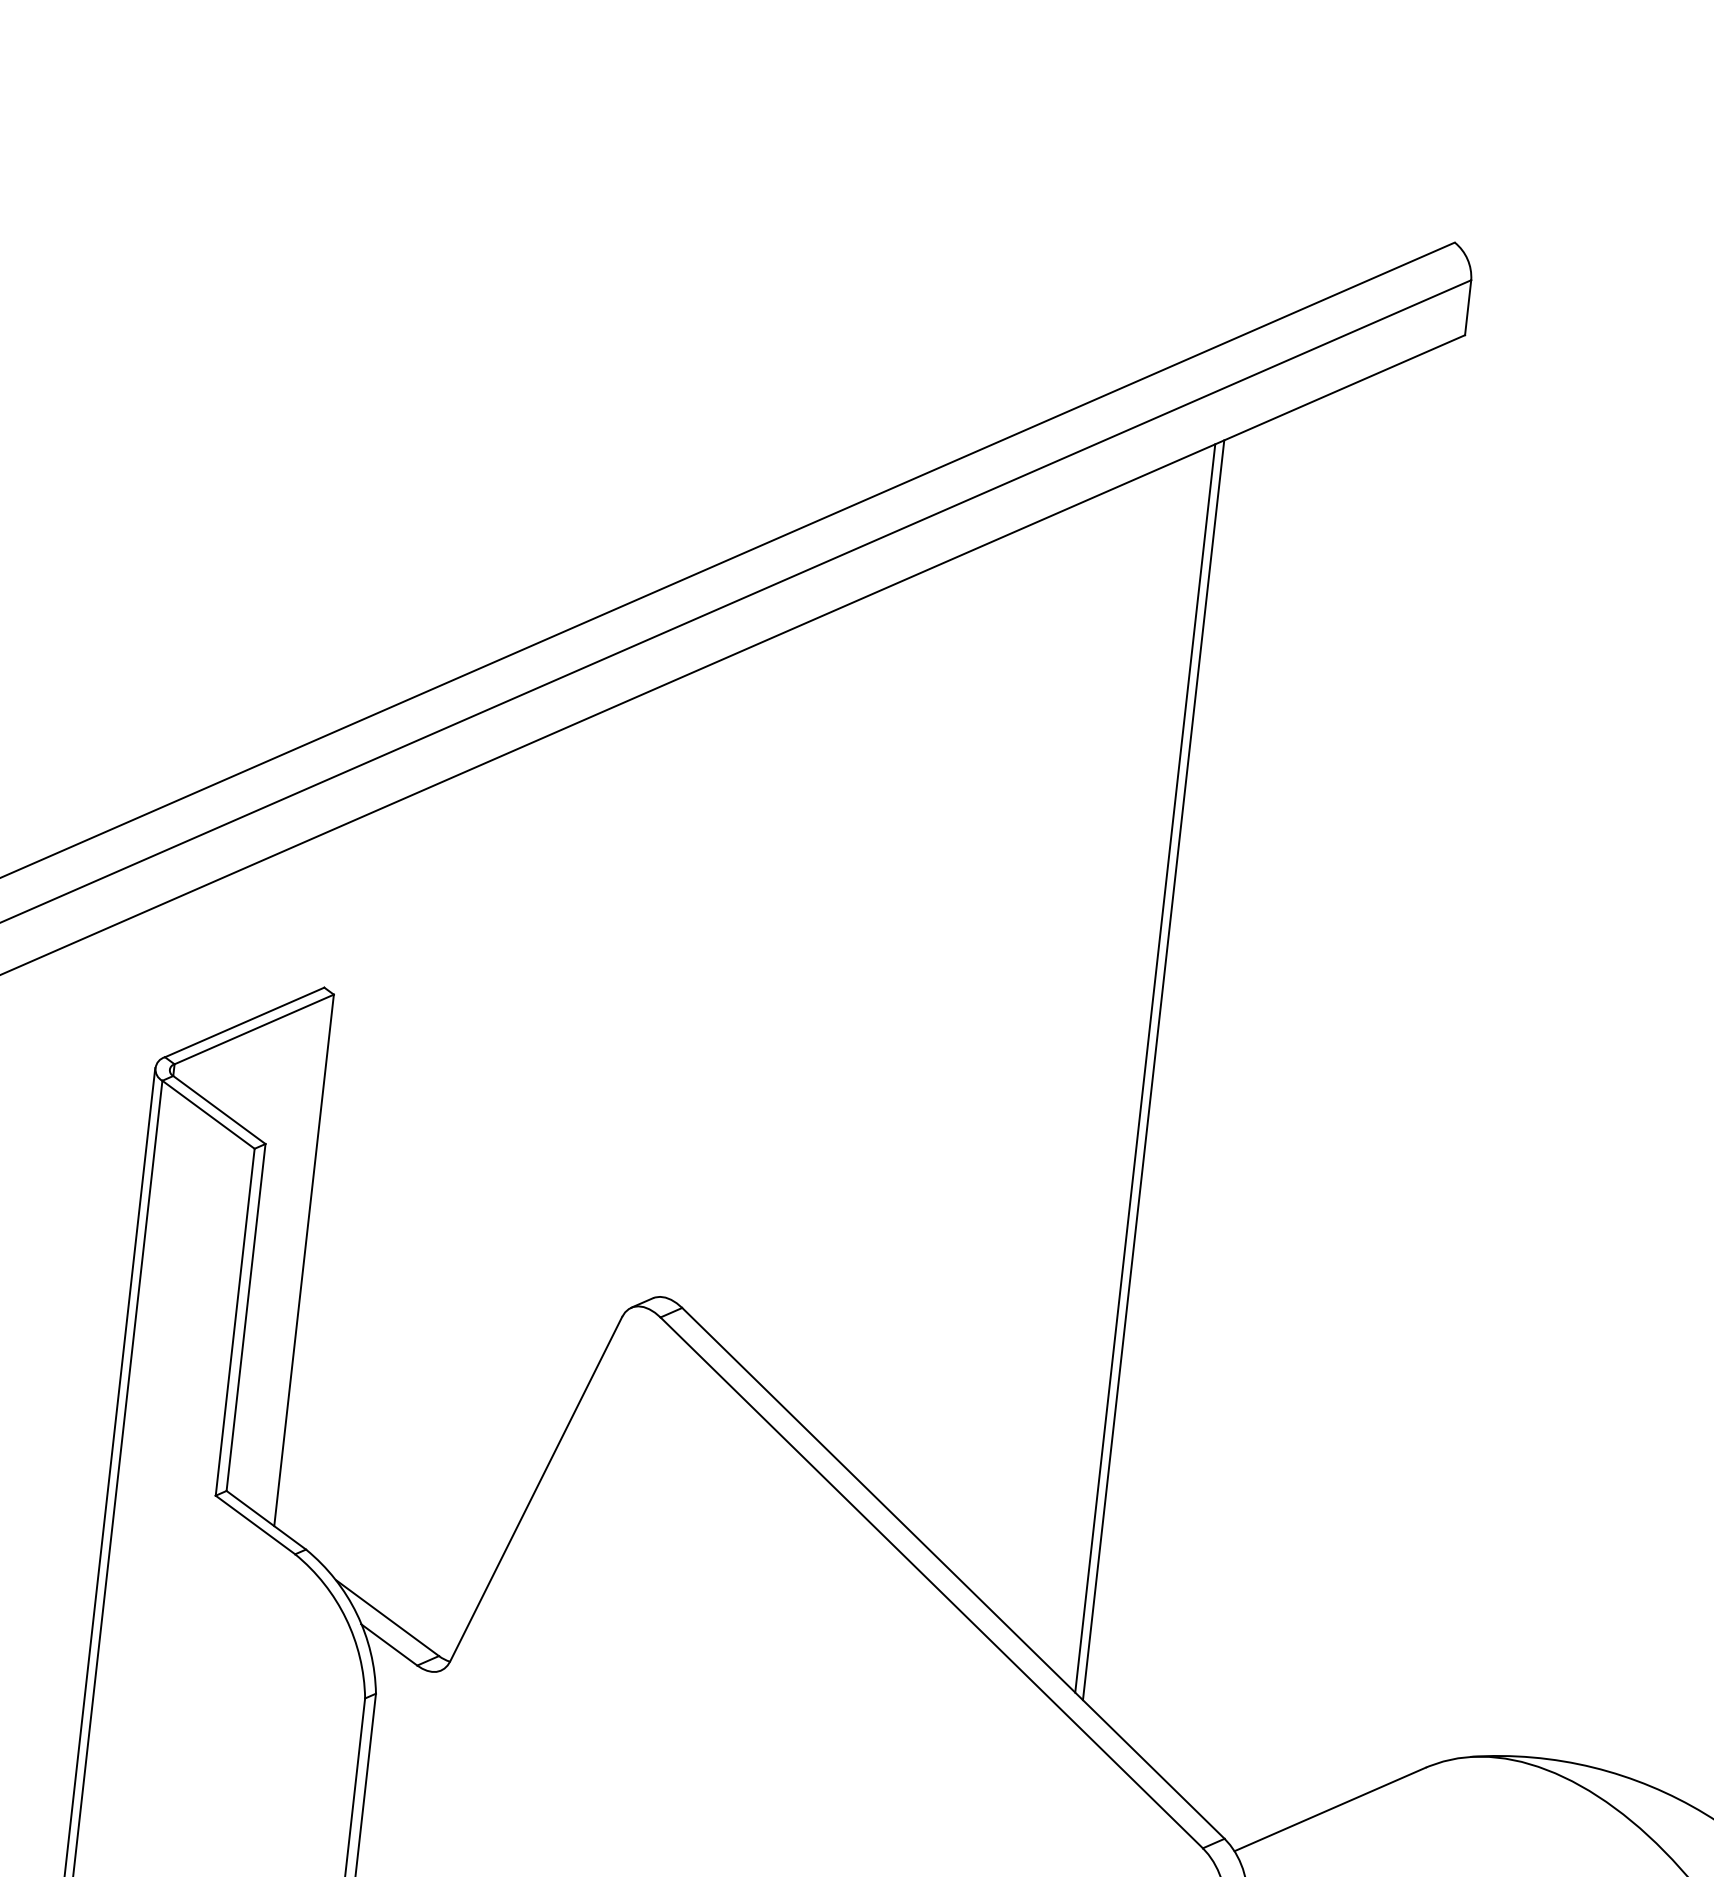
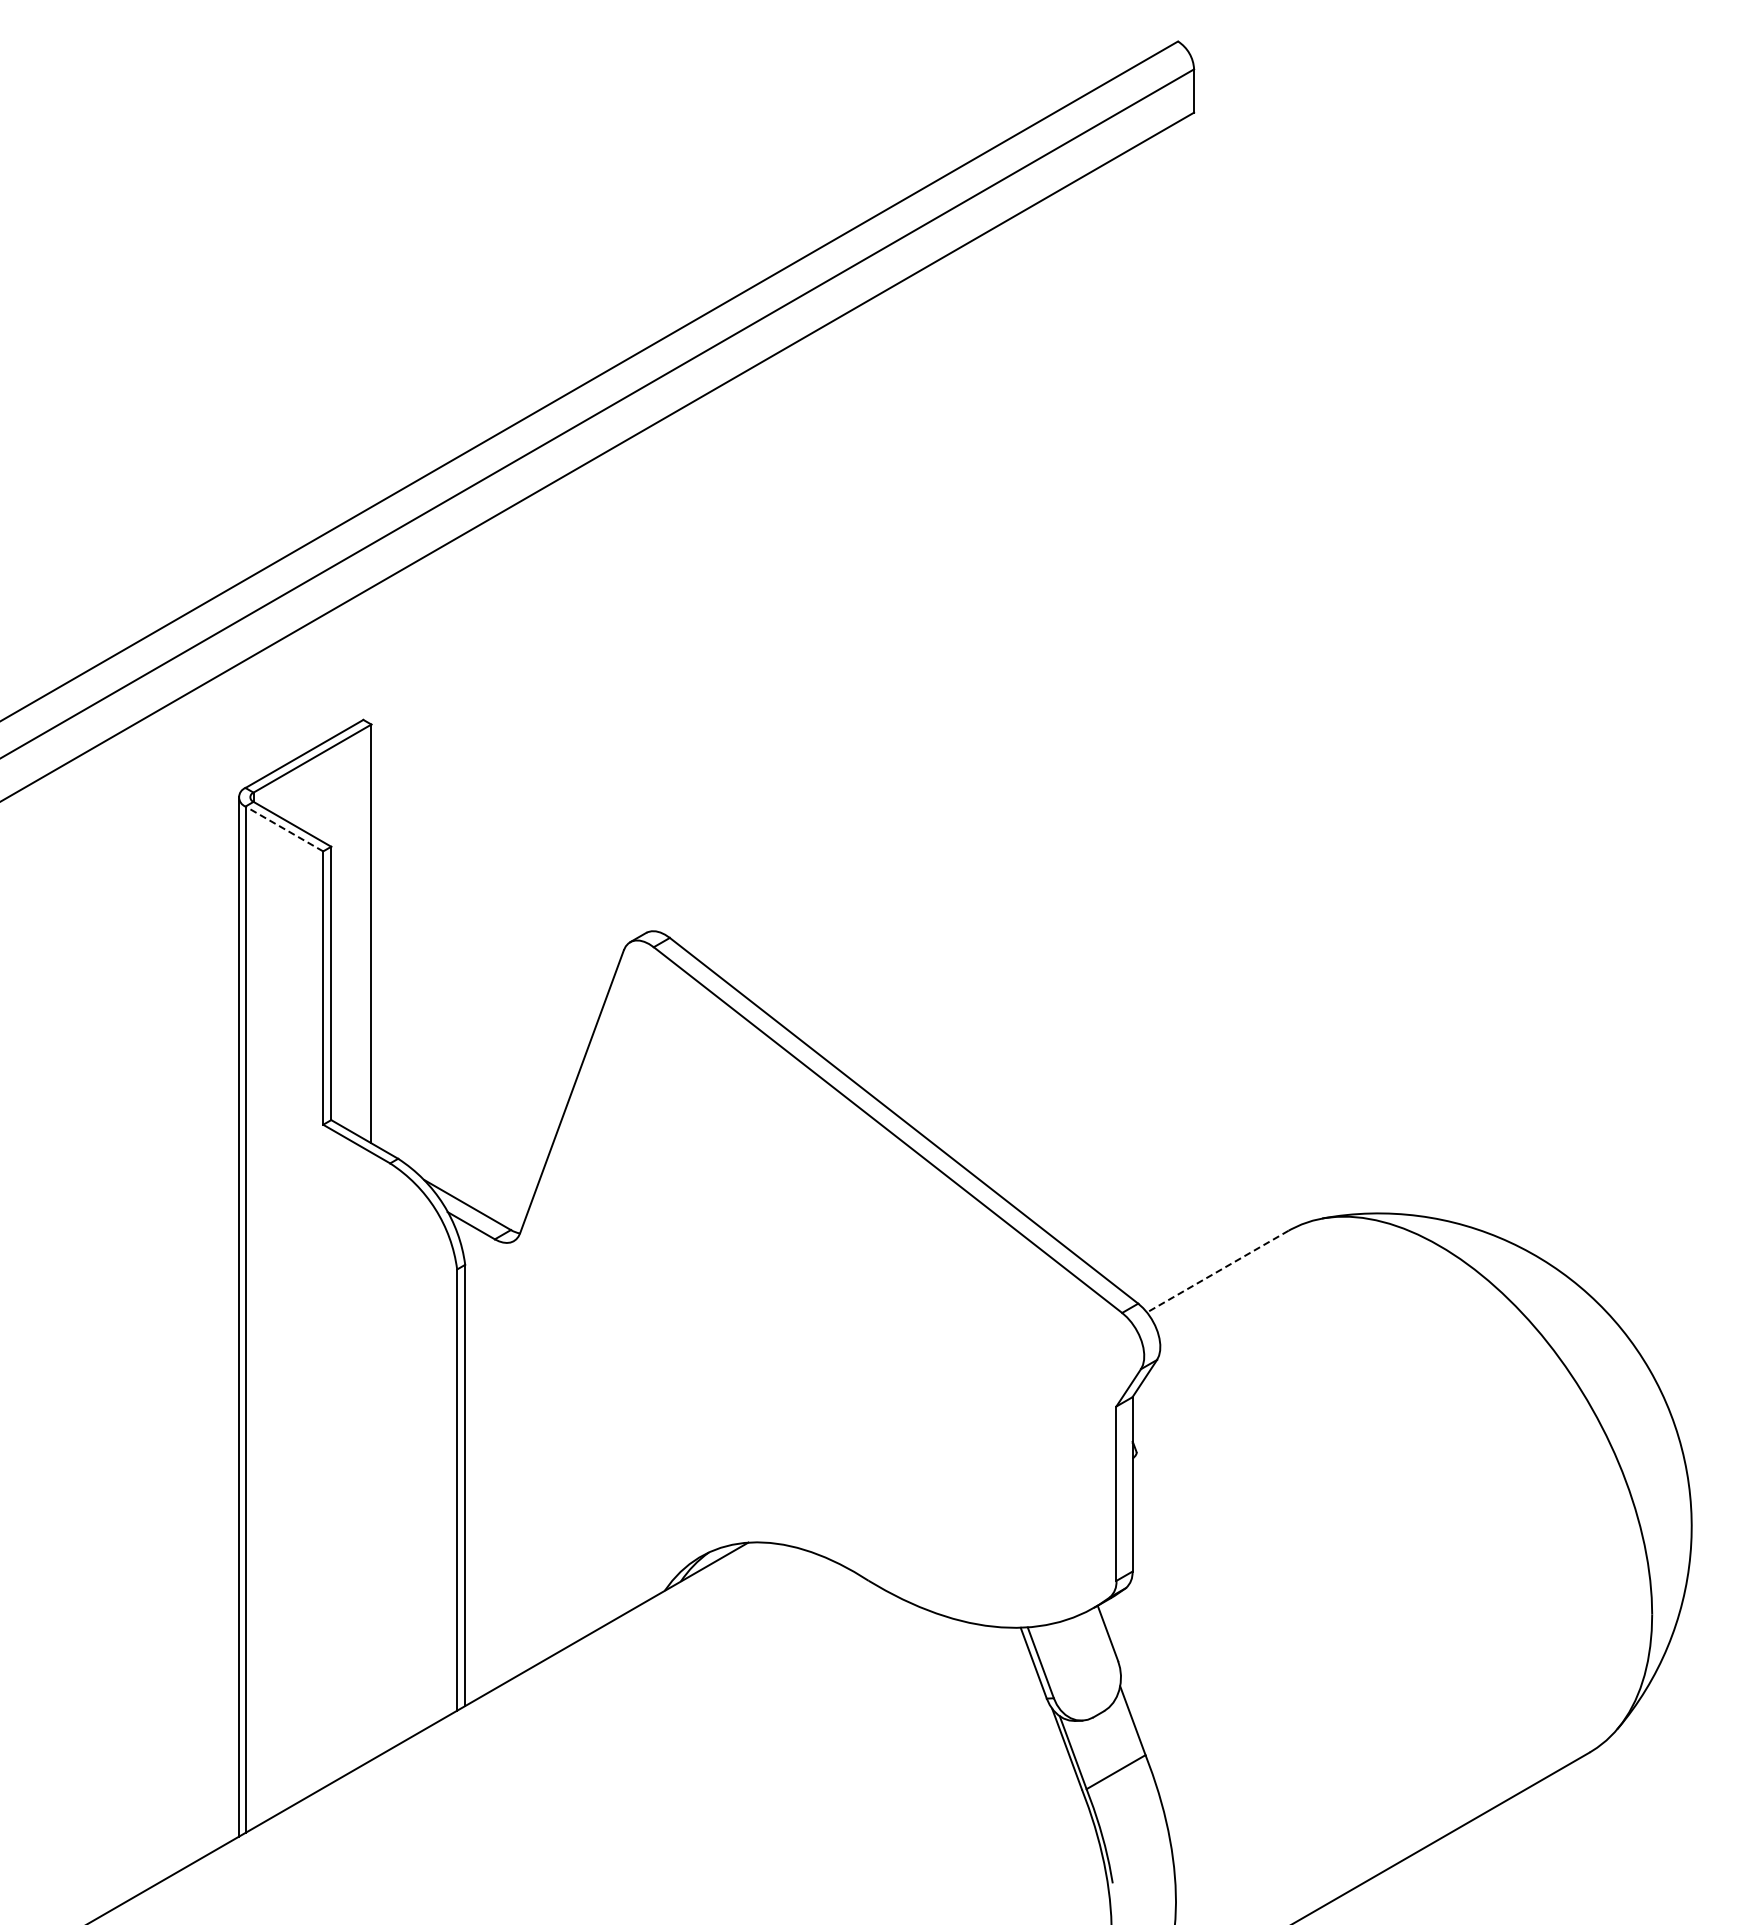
line: (1145, 1067) -> (1009, 710), removed
line: (1153, 1069) -> (1015, 711), removed
line: (208, 1114) -> (284, 828), solid -> dashed
line: (1329, 1809) -> (1217, 1271), solid -> dashed

